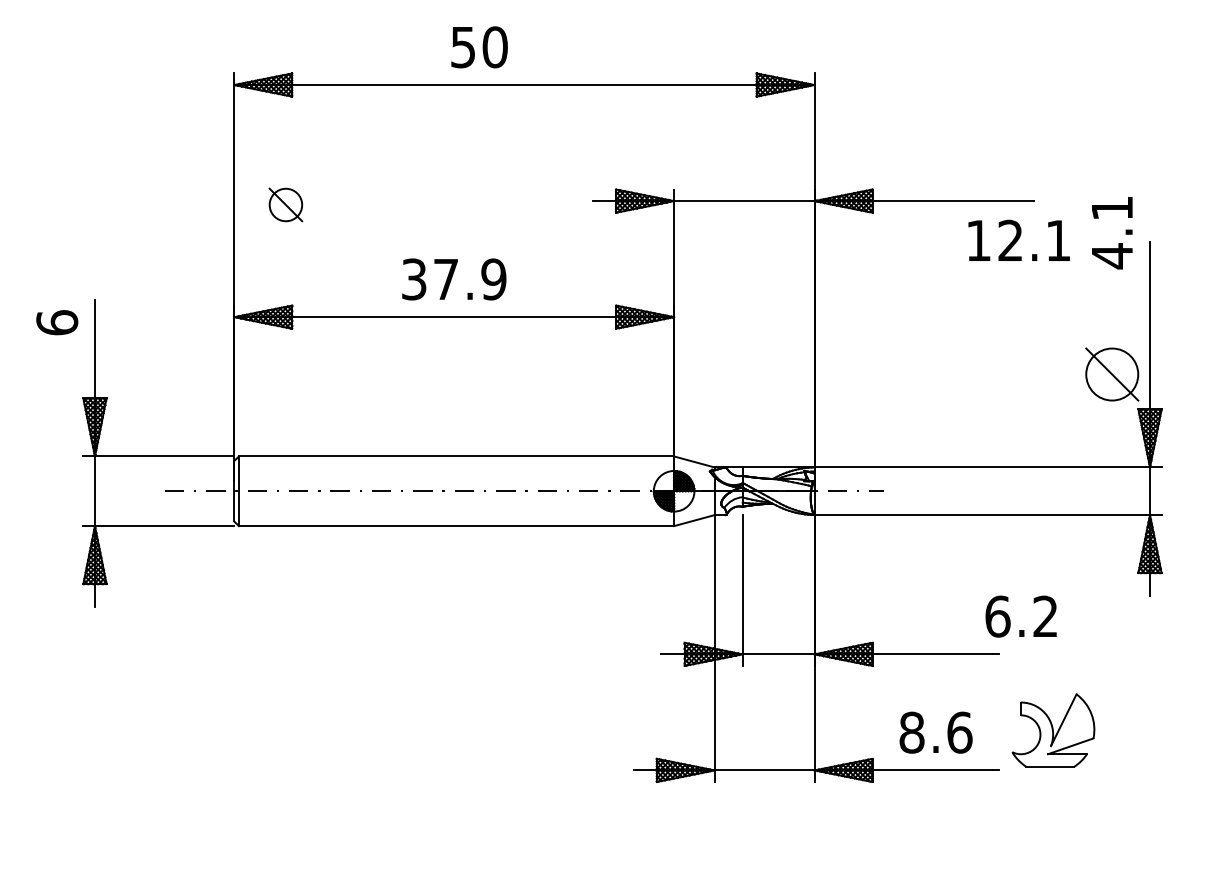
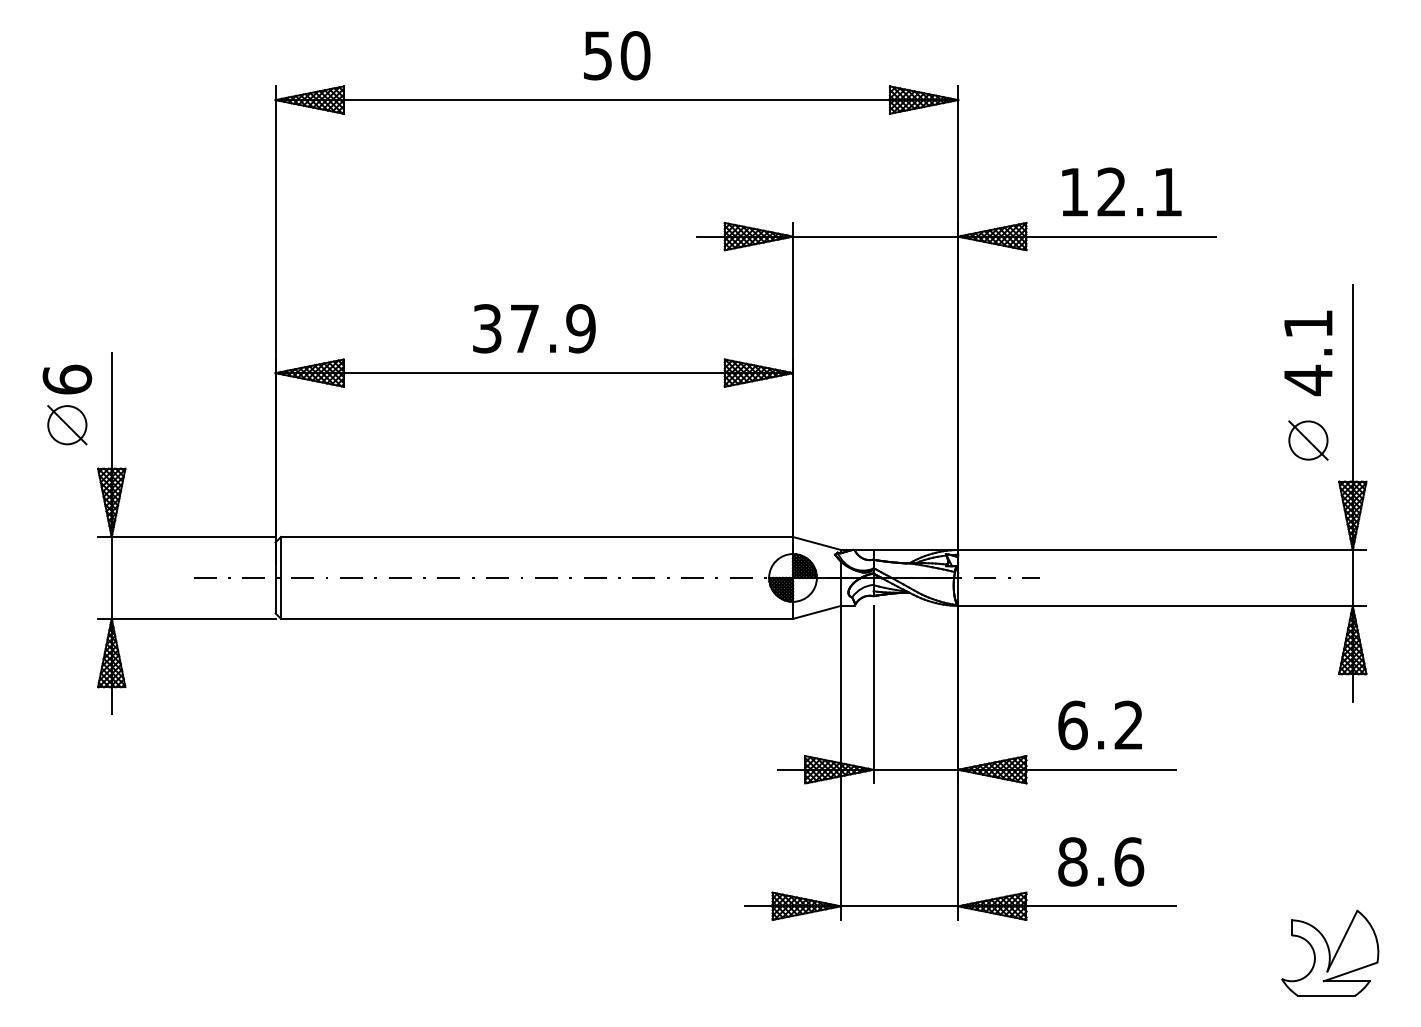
text: (479, 47) -> (617, 55), moved
part: (286, 205) -> (67, 425), moved
text: (1112, 233) -> (1308, 353), moved
text: (1018, 240) -> (1121, 191), moved
part: (1112, 374) -> (1308, 440), size x0.62
text: (1020, 616) -> (1099, 725), moved
part: (1053, 729) -> (1330, 952), moved

